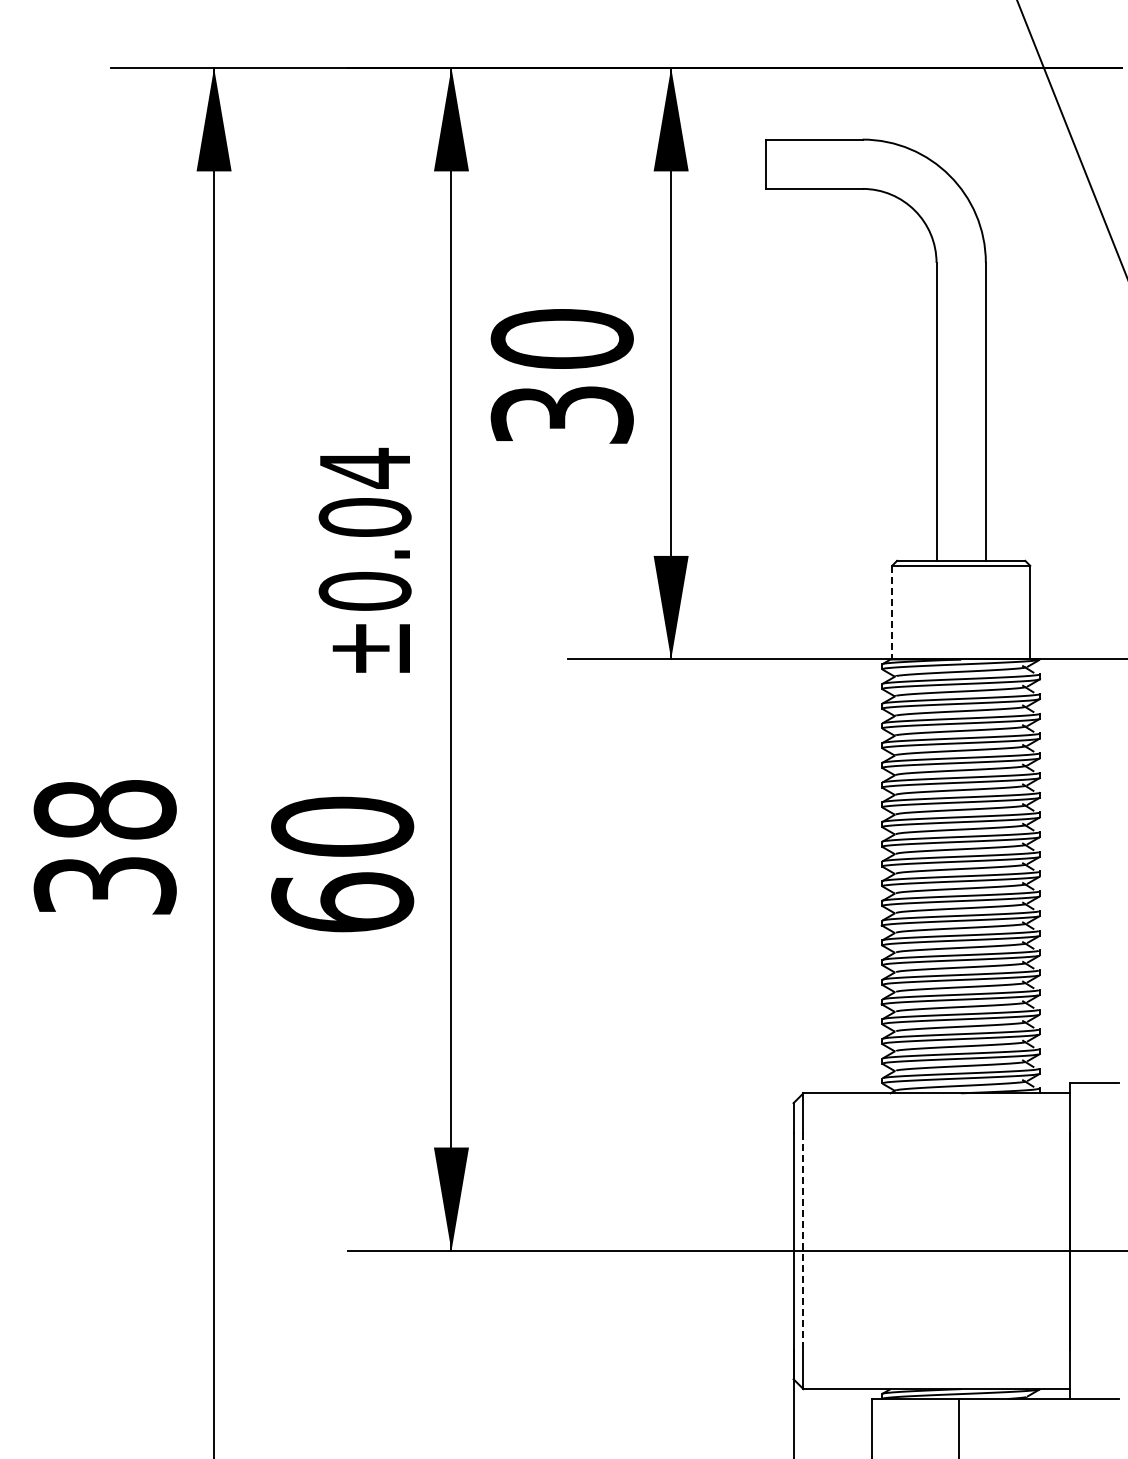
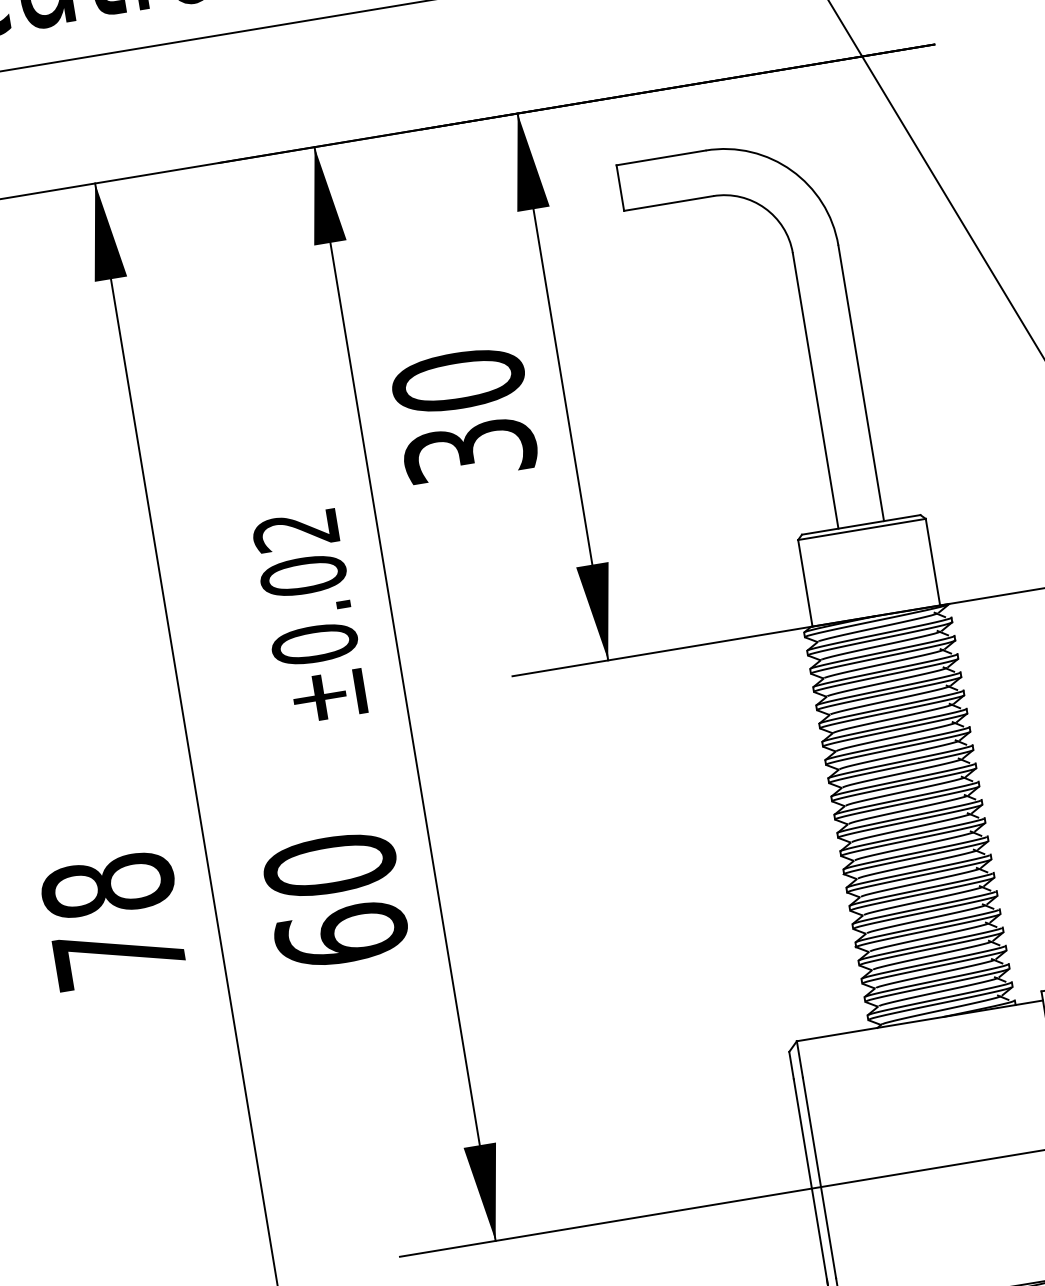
text: (363, 467) -> (294, 530), ±0.04 -> ±0.02
line: (892, 612) -> (805, 583), dashed -> solid
text: (104, 885) -> (118, 956), 38 -> 78
line: (803, 1241) -> (819, 1178), dashed -> solid

